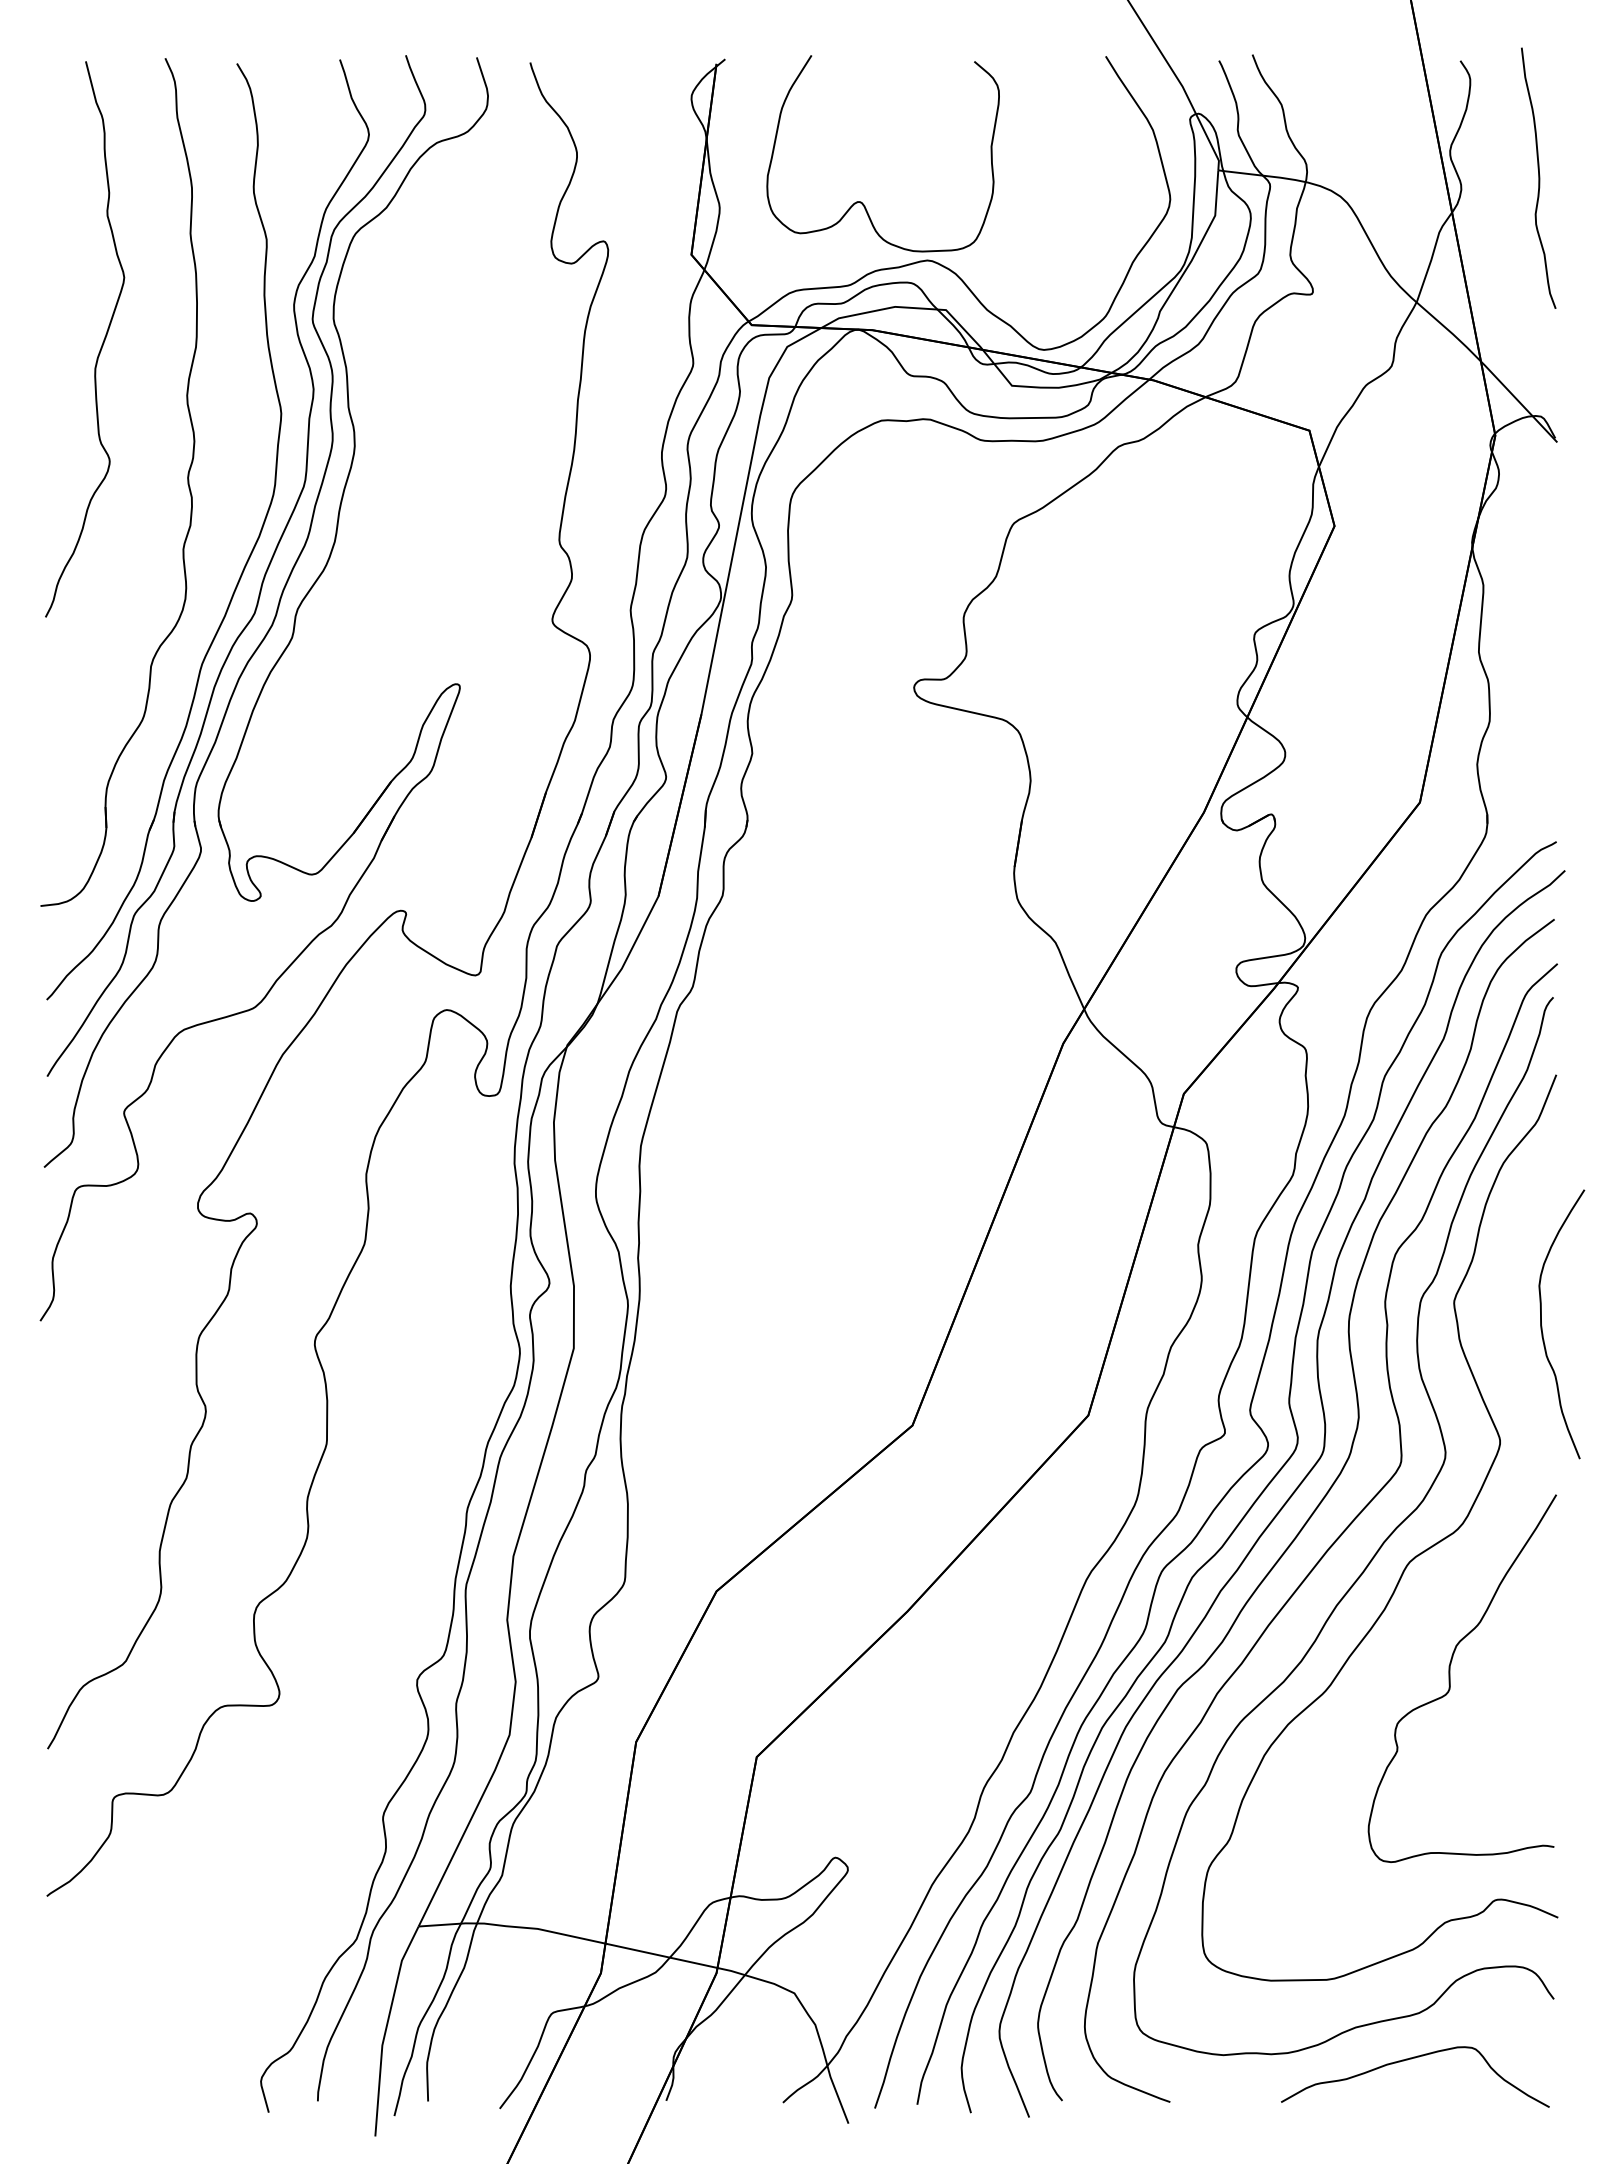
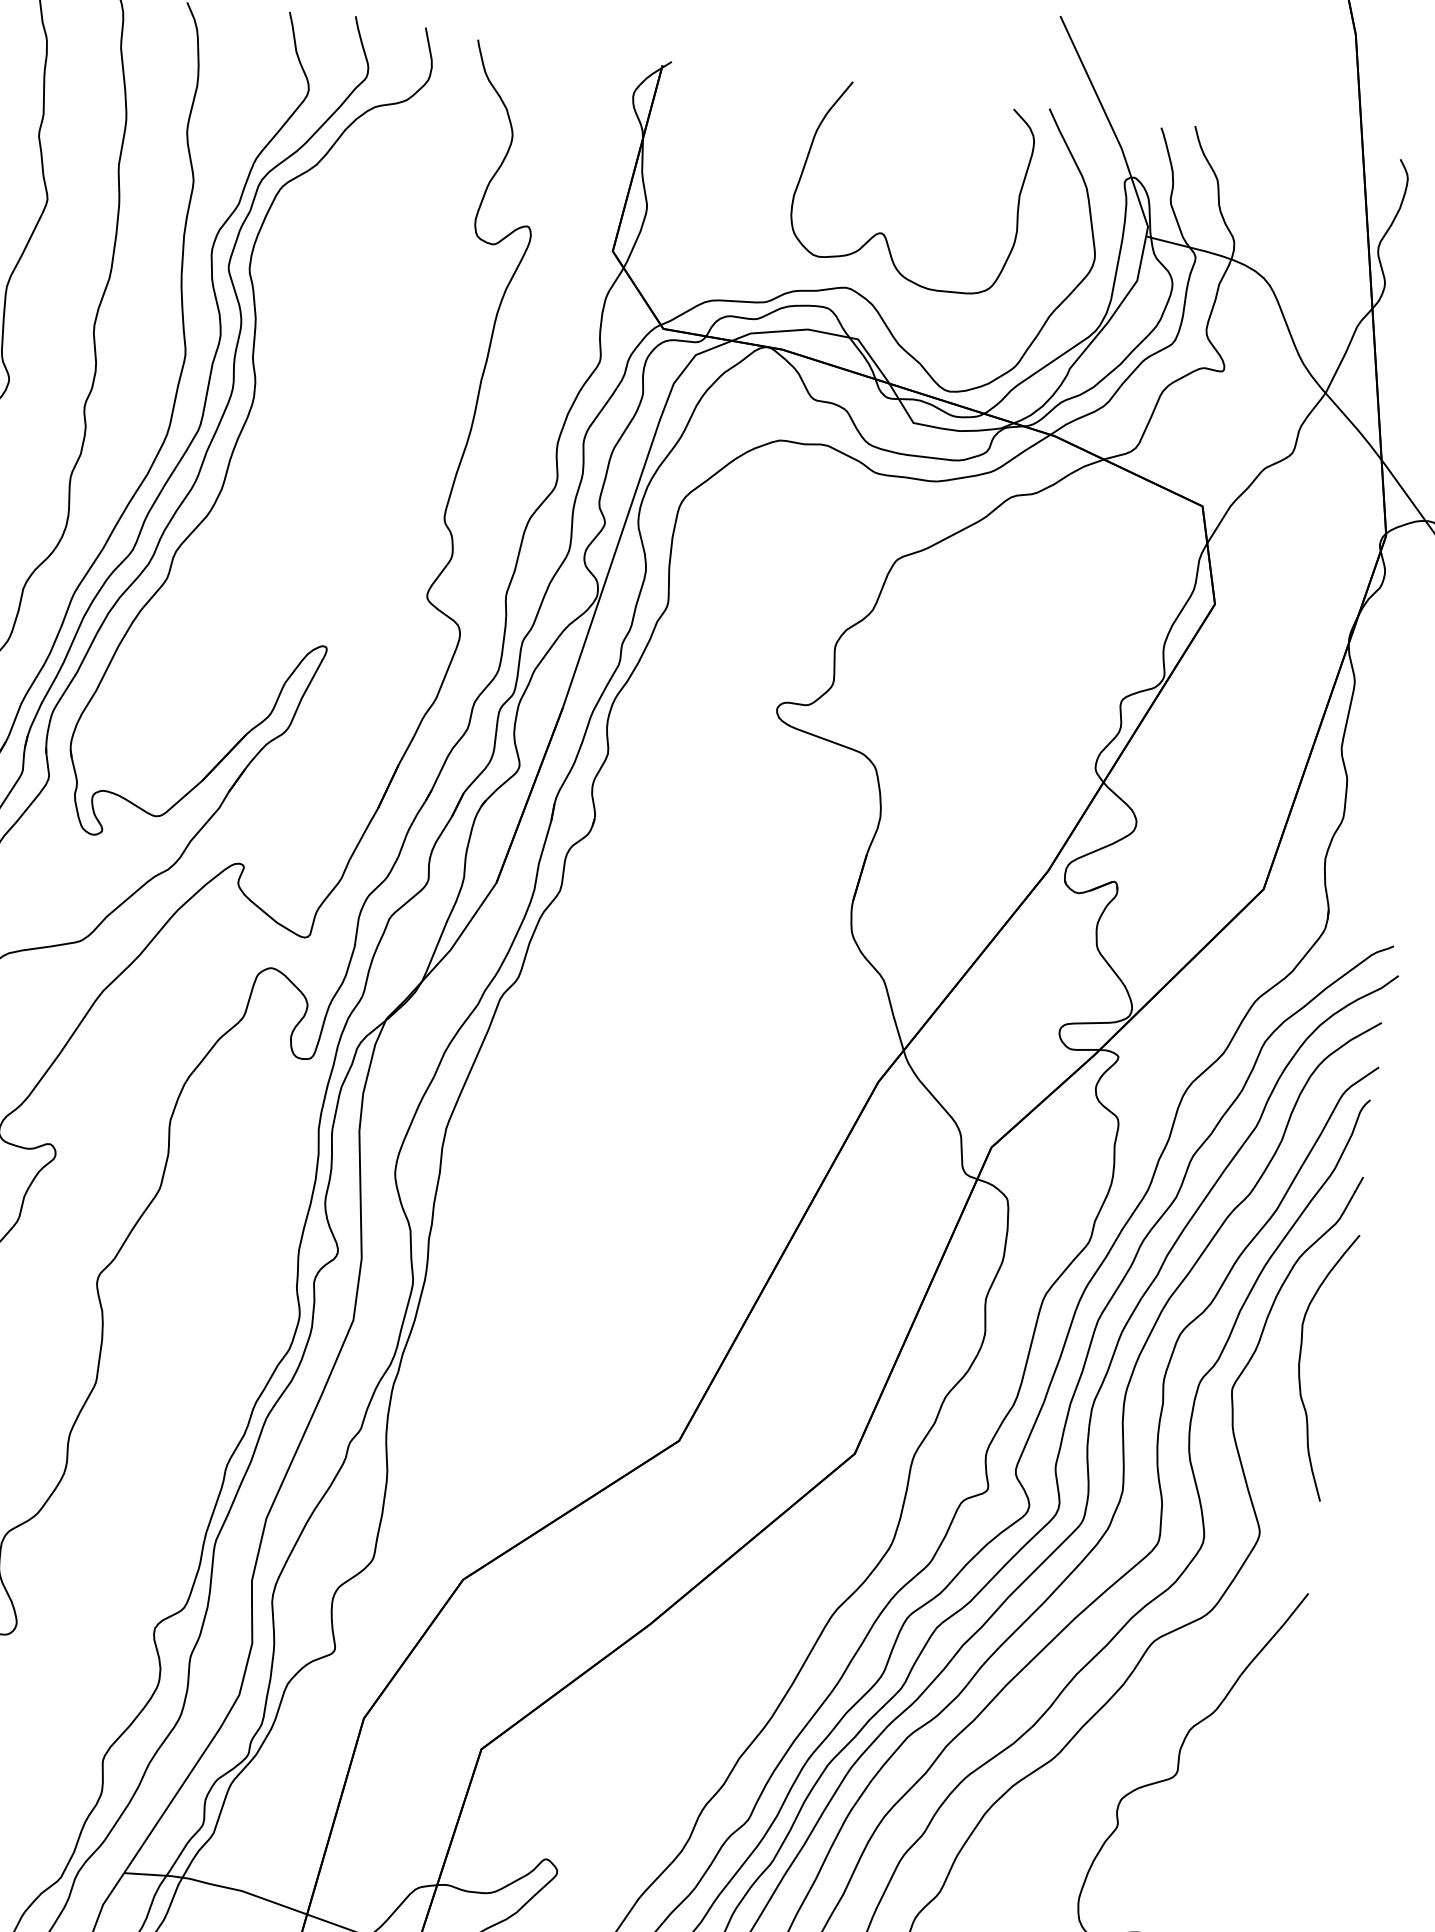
curve: (861, 201) -> (883, 233), moved
curve: (1542, 1326) -> (1300, 1365), moved

